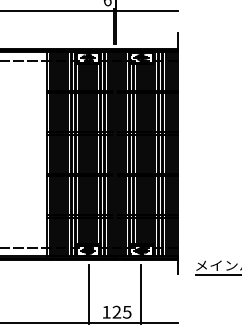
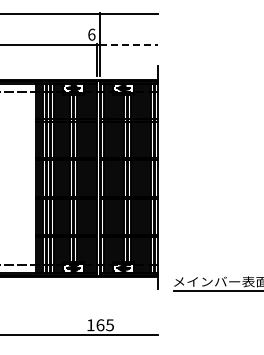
line: (147, 10) -> (128, 44), solid -> dashed
line: (89, 294) -> (74, 308), removed
line: (140, 294) -> (122, 308), removed
text: (116, 312) -> (100, 325), 125 -> 165

